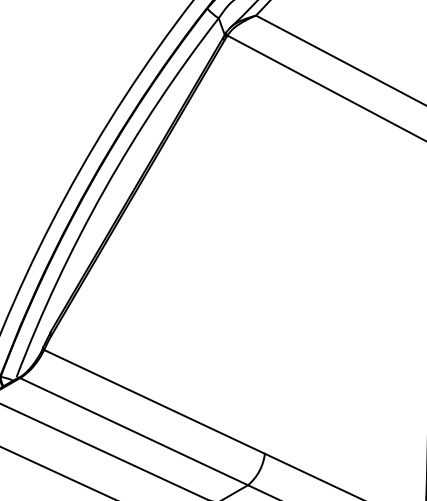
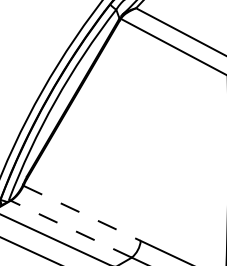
line: (155, 402) -> (82, 213), solid -> dashed
line: (134, 432) -> (71, 229), solid -> dashed

